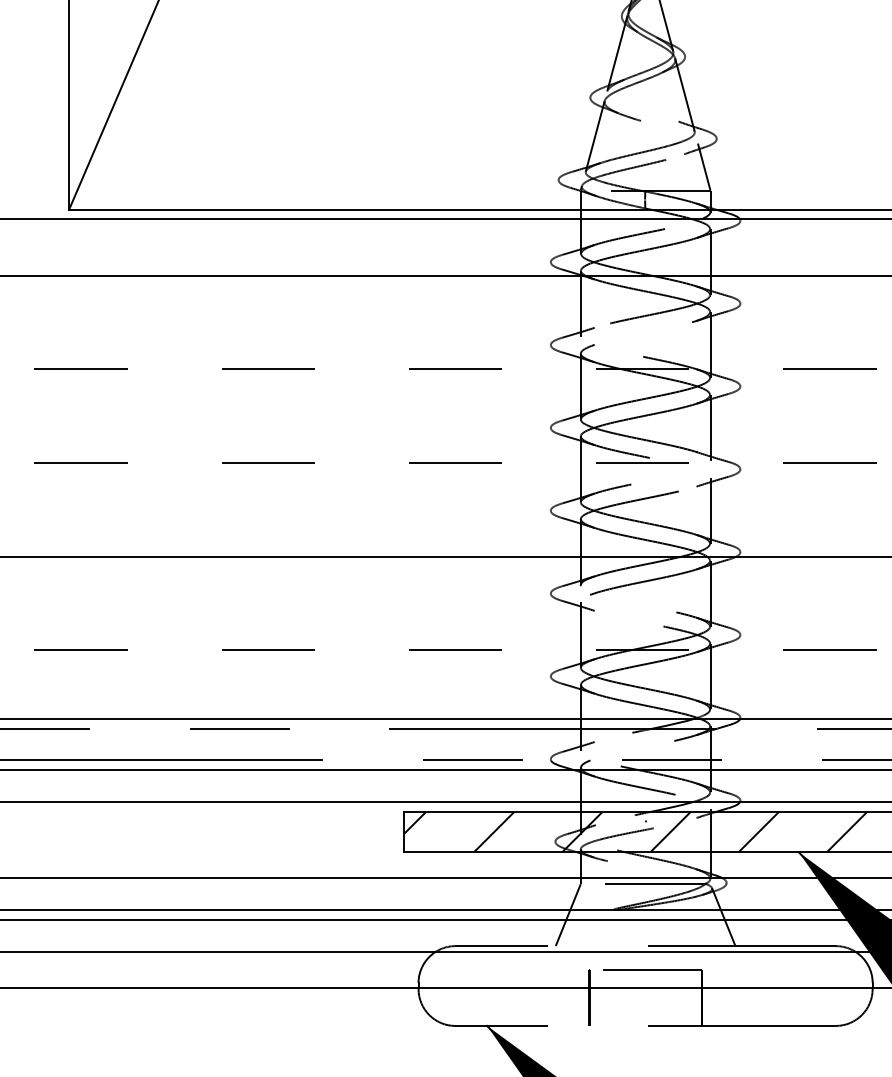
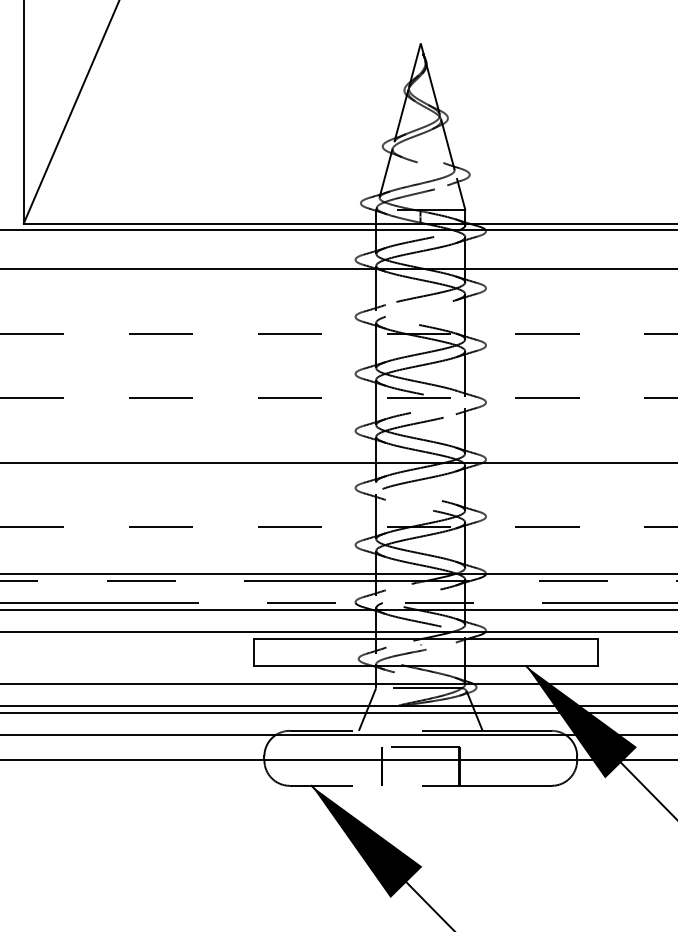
hatch: (635, 832) -> (413, 652), removed

